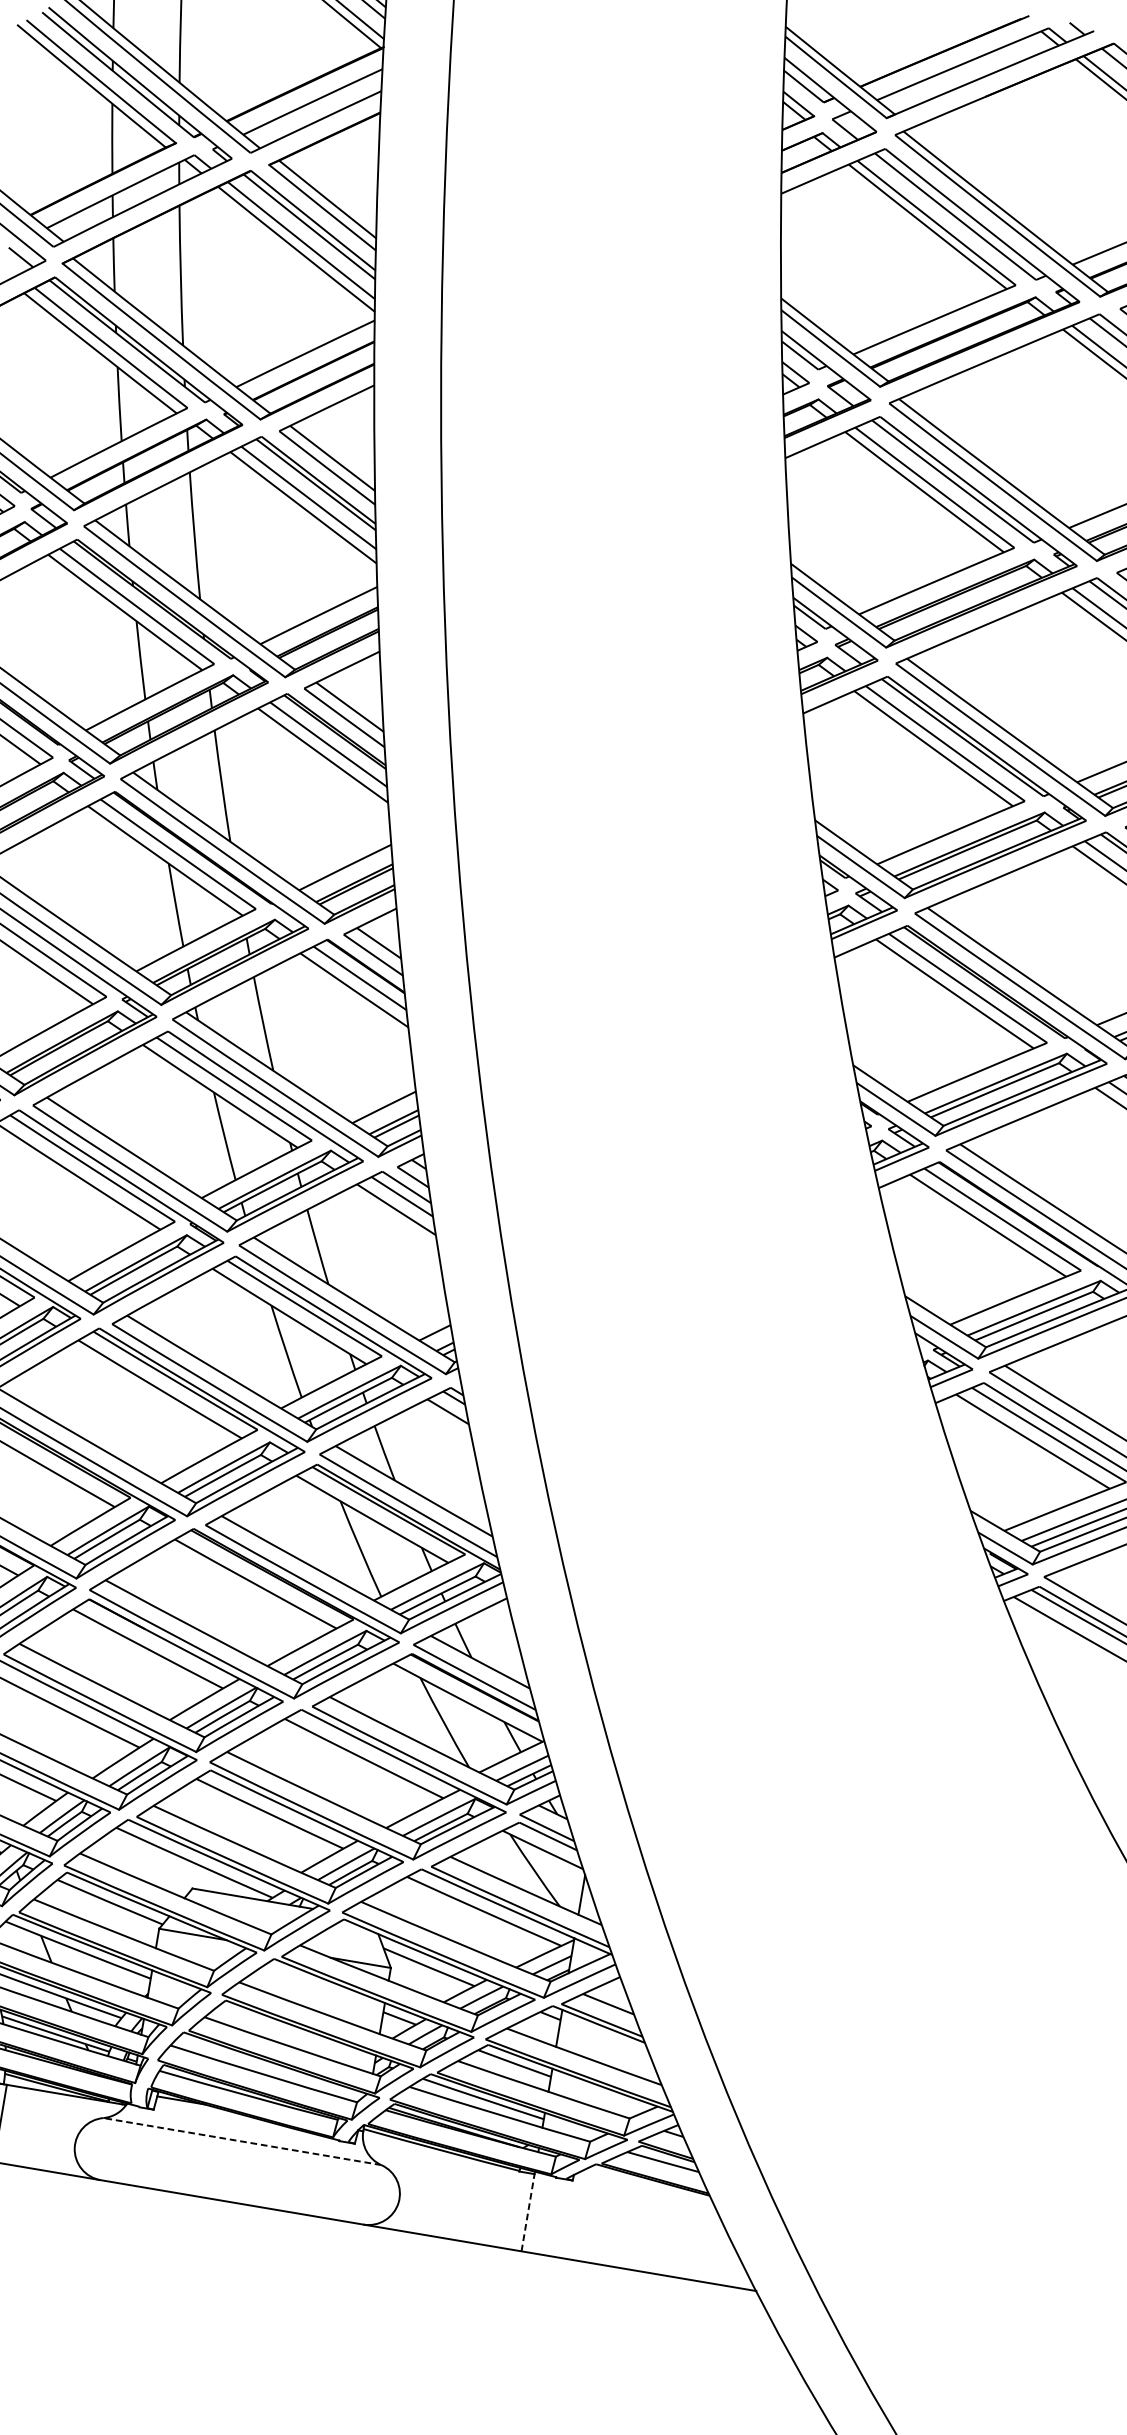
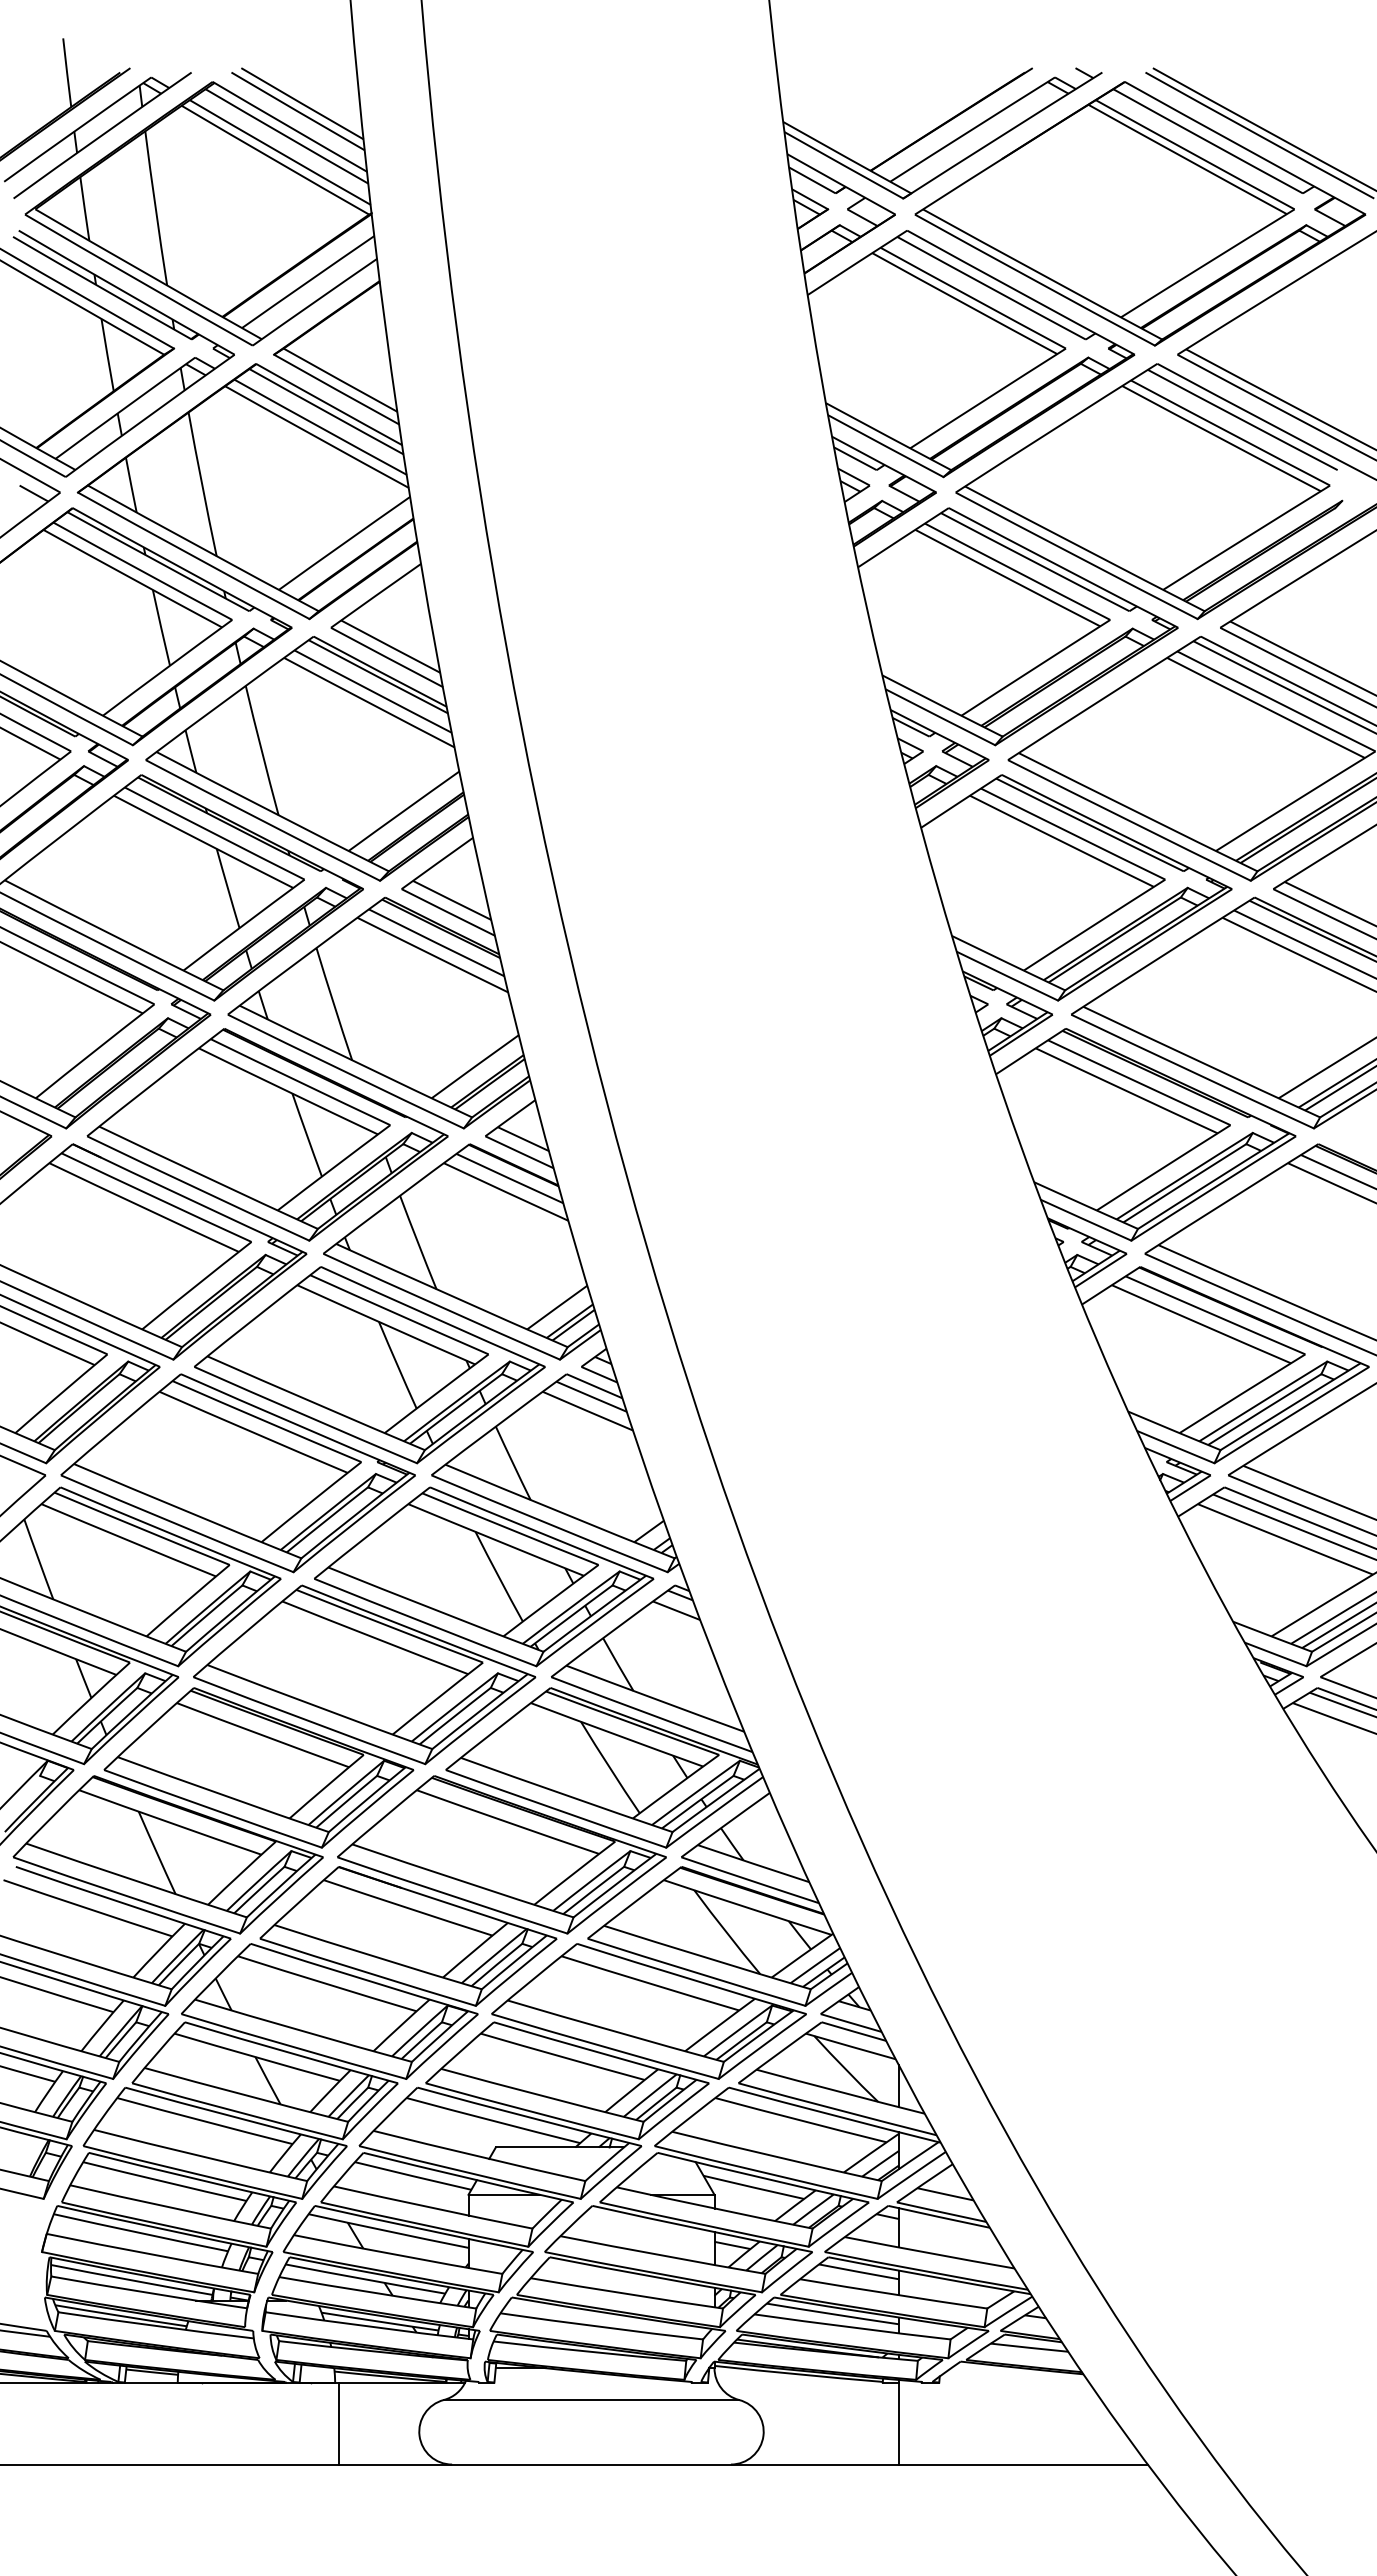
line: (242, 2141) -> (591, 2399), dashed -> solid
line: (528, 2210) -> (898, 2421), dashed -> solid

